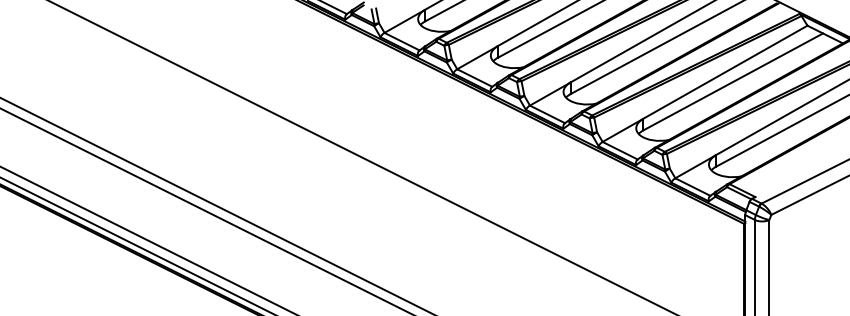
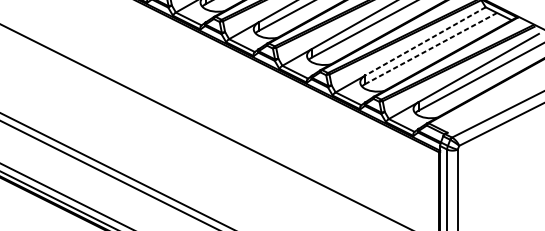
line: (724, 72) -> (424, 41), solid -> dashed
line: (732, 82) -> (430, 48), solid -> dashed

